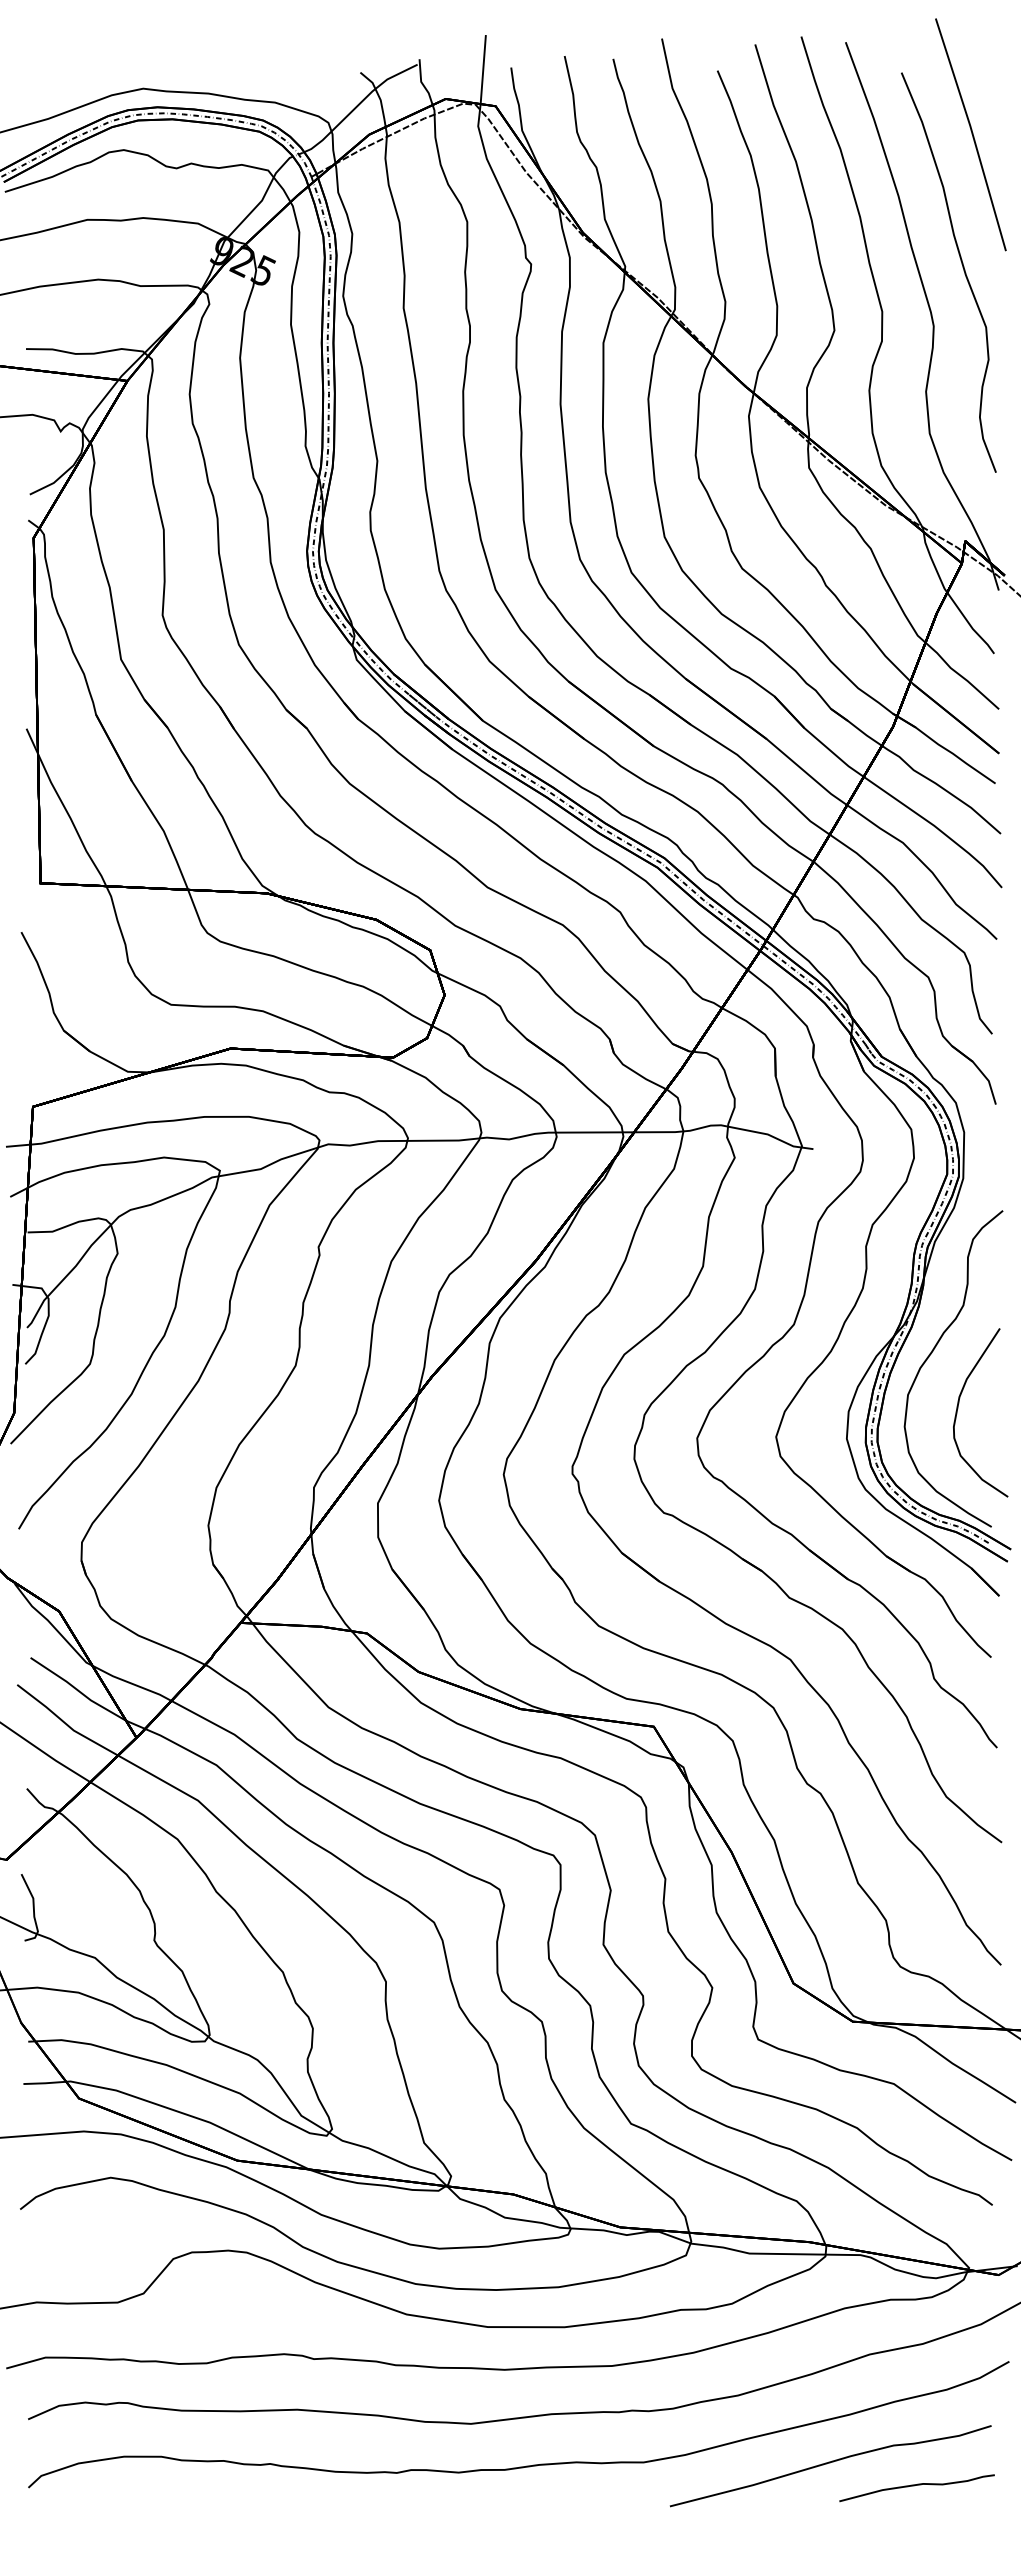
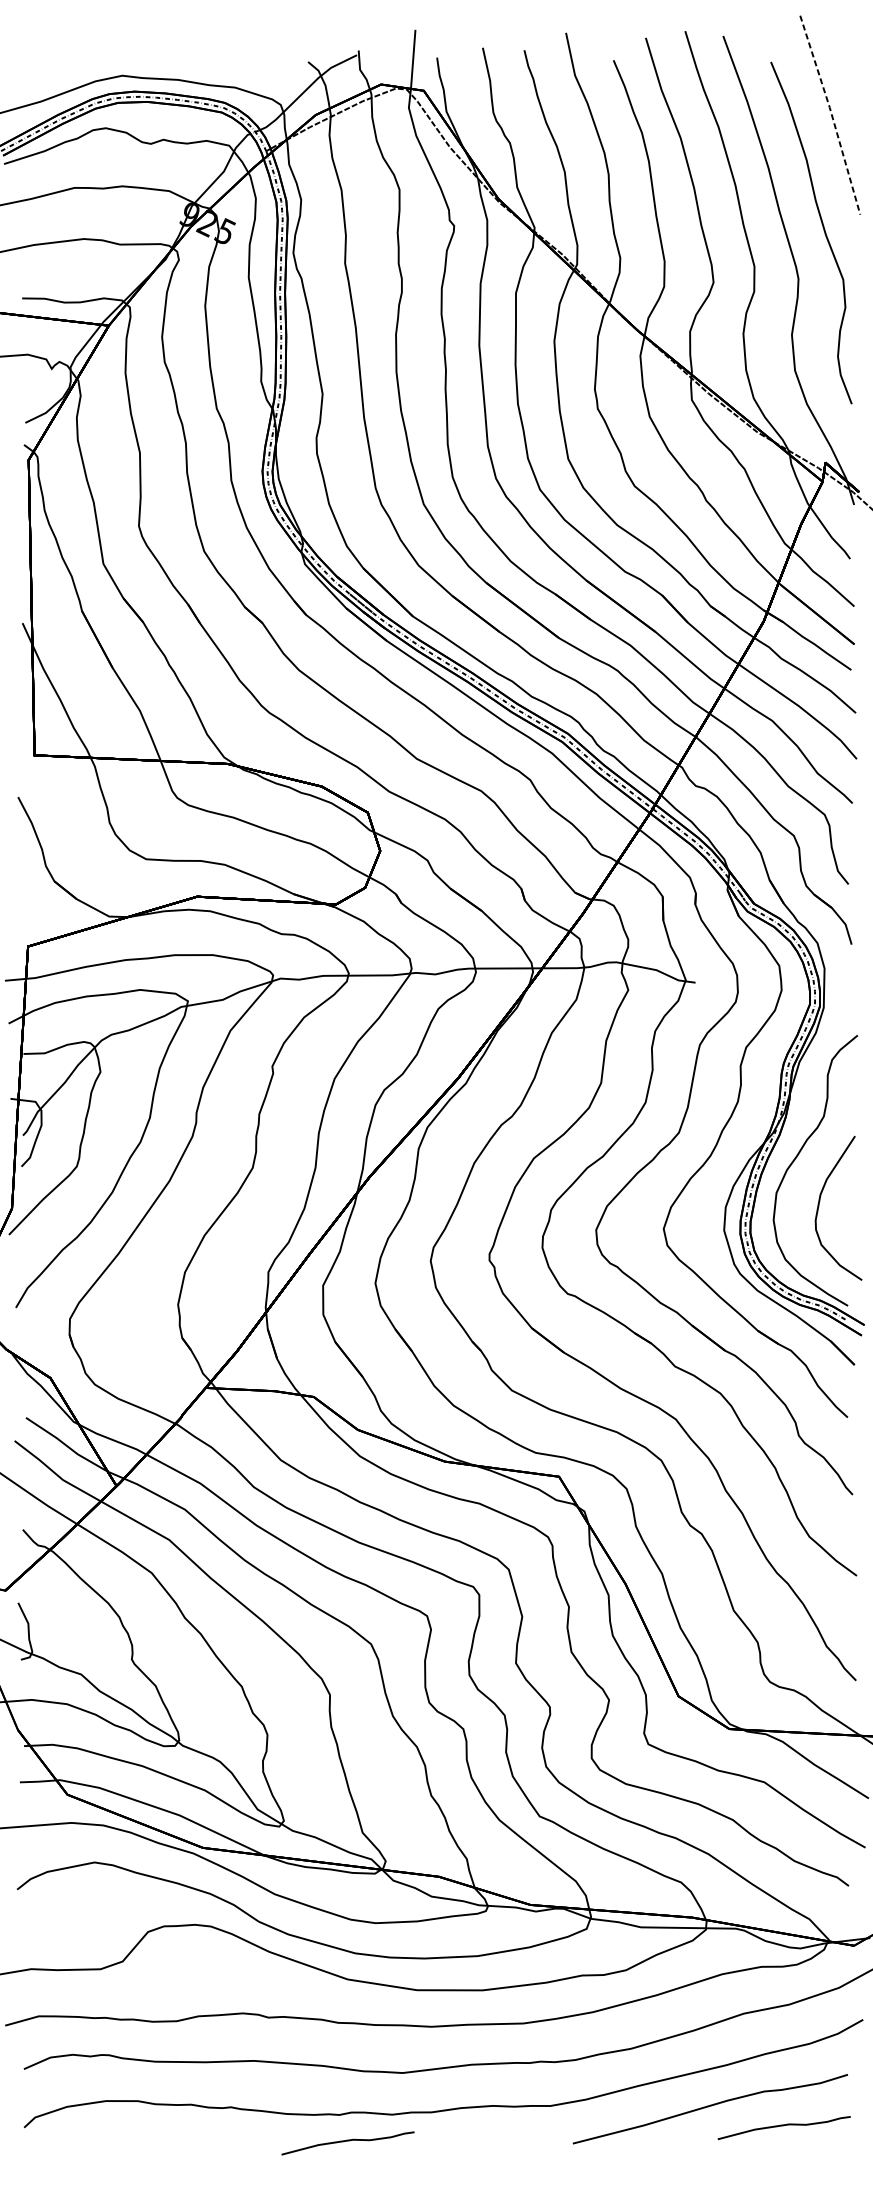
line: (972, 134) -> (831, 114), solid -> dashed
curve: (404, 2504) -> (345, 2141), added

